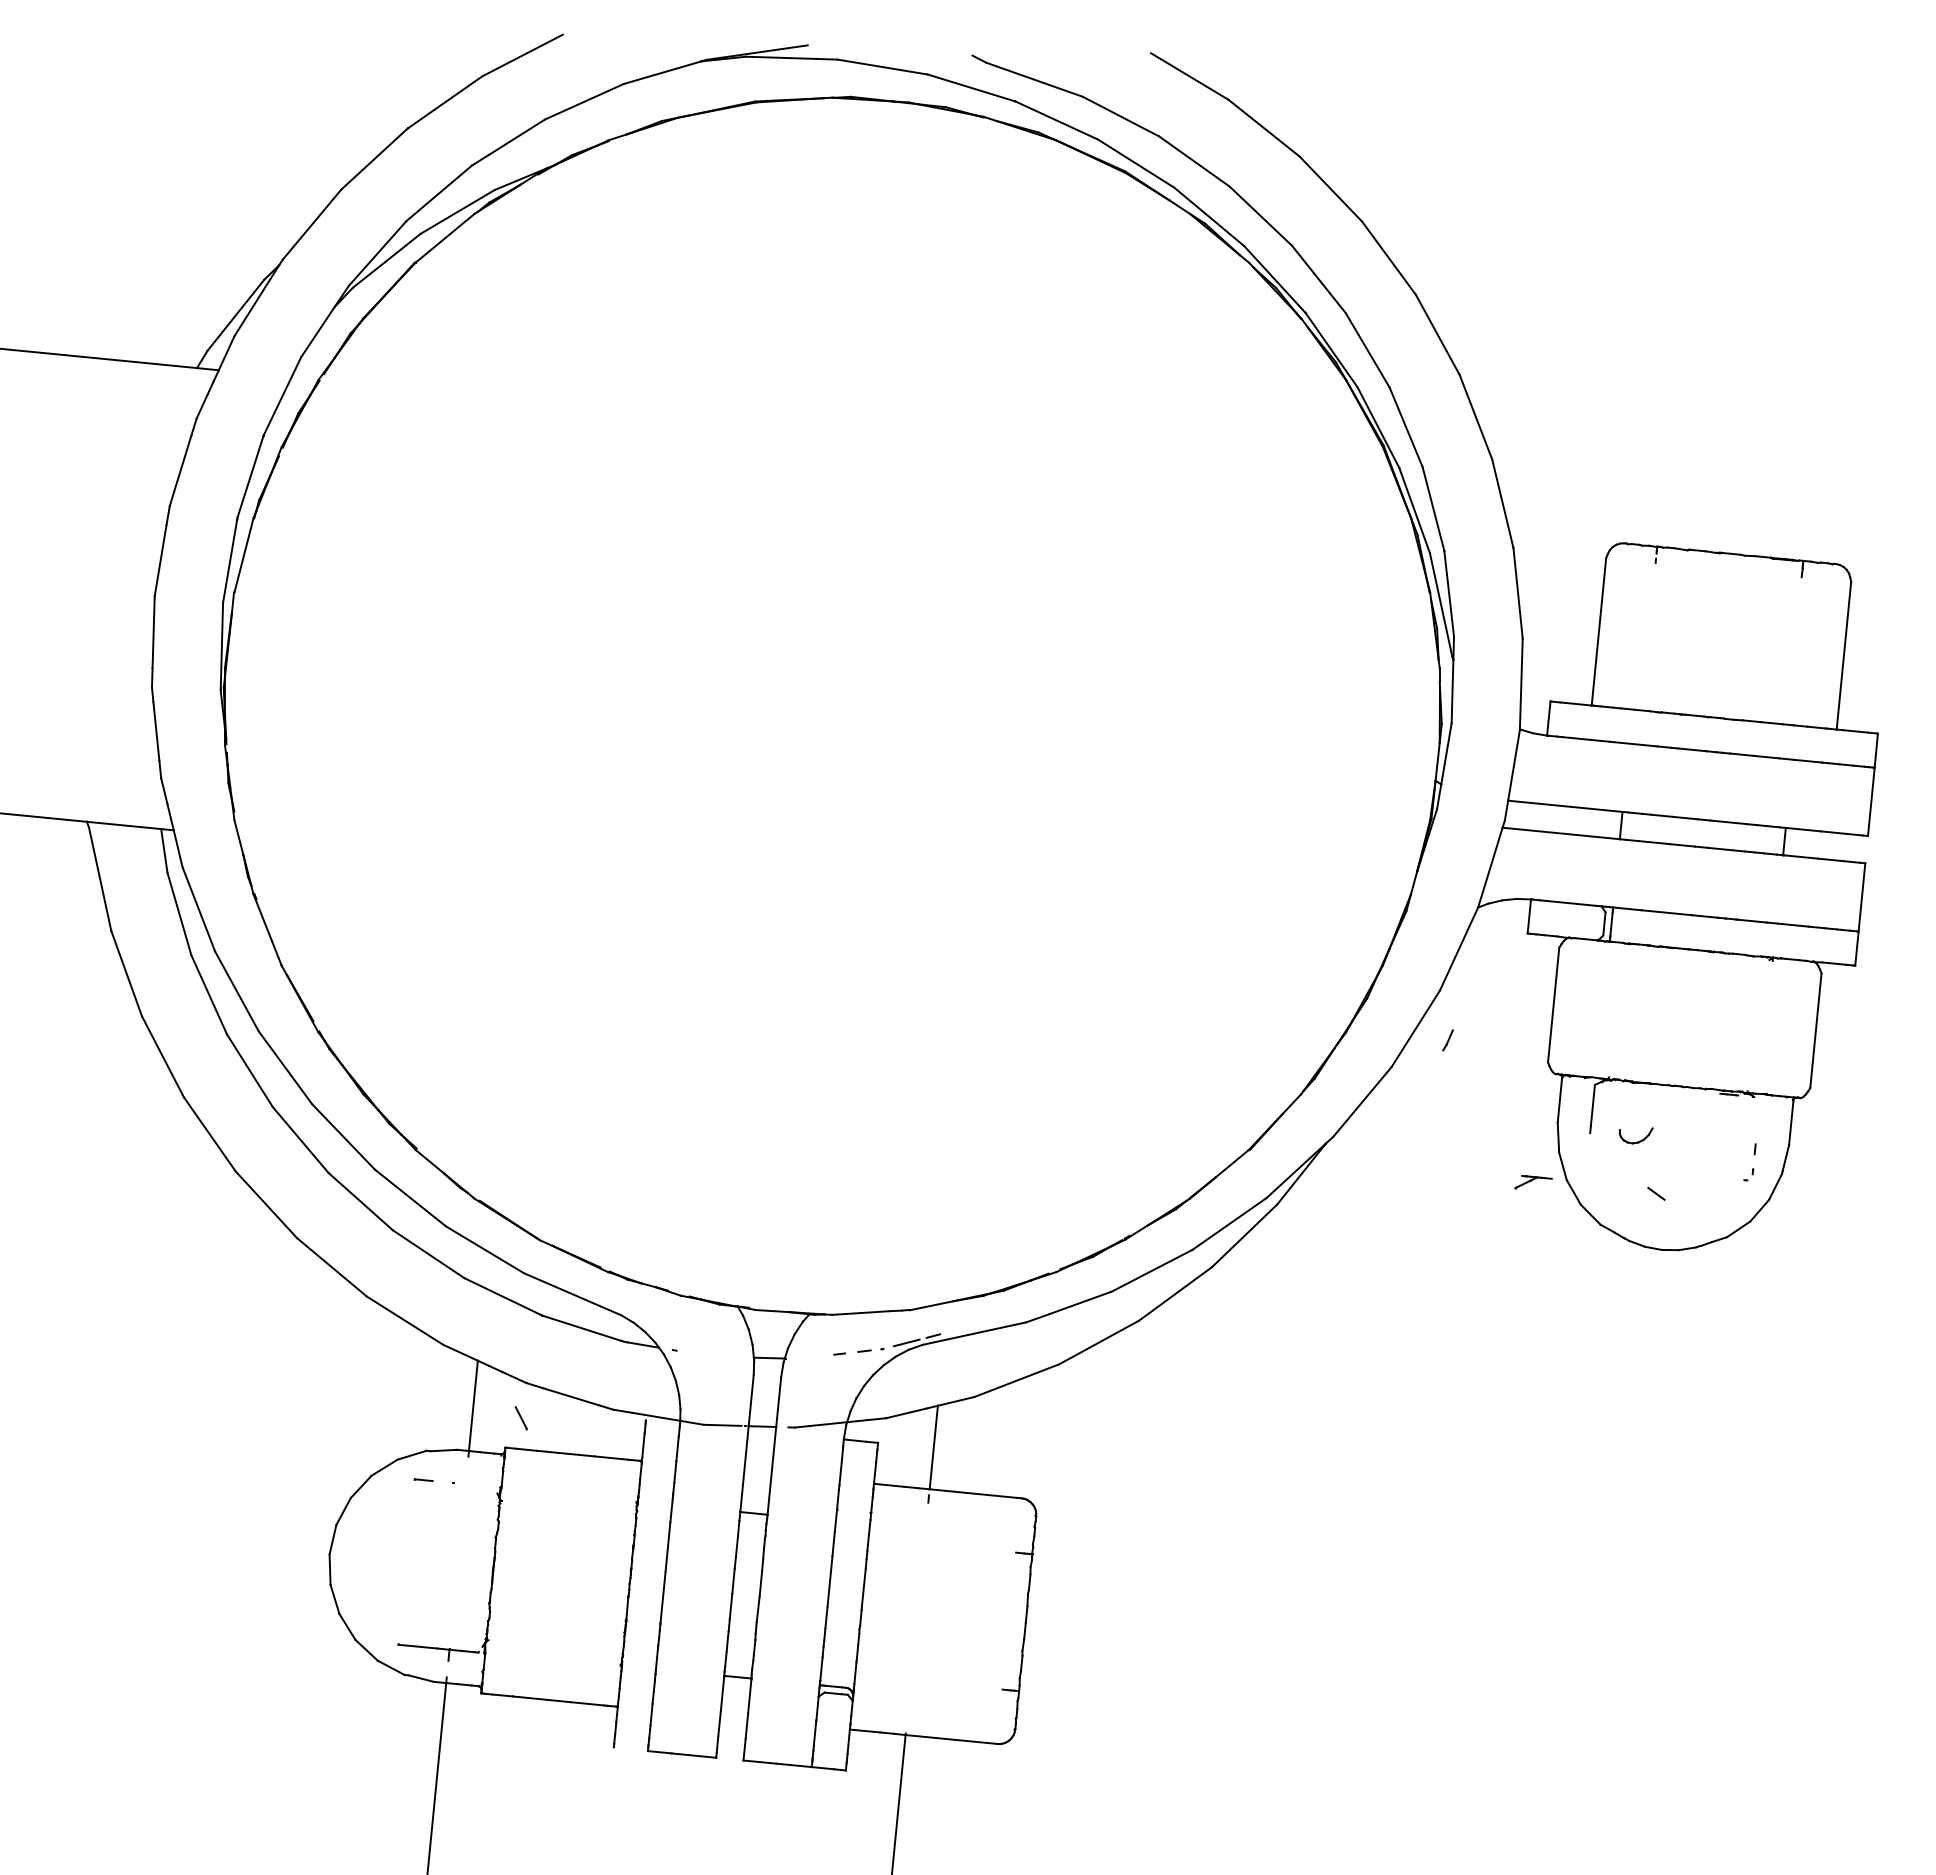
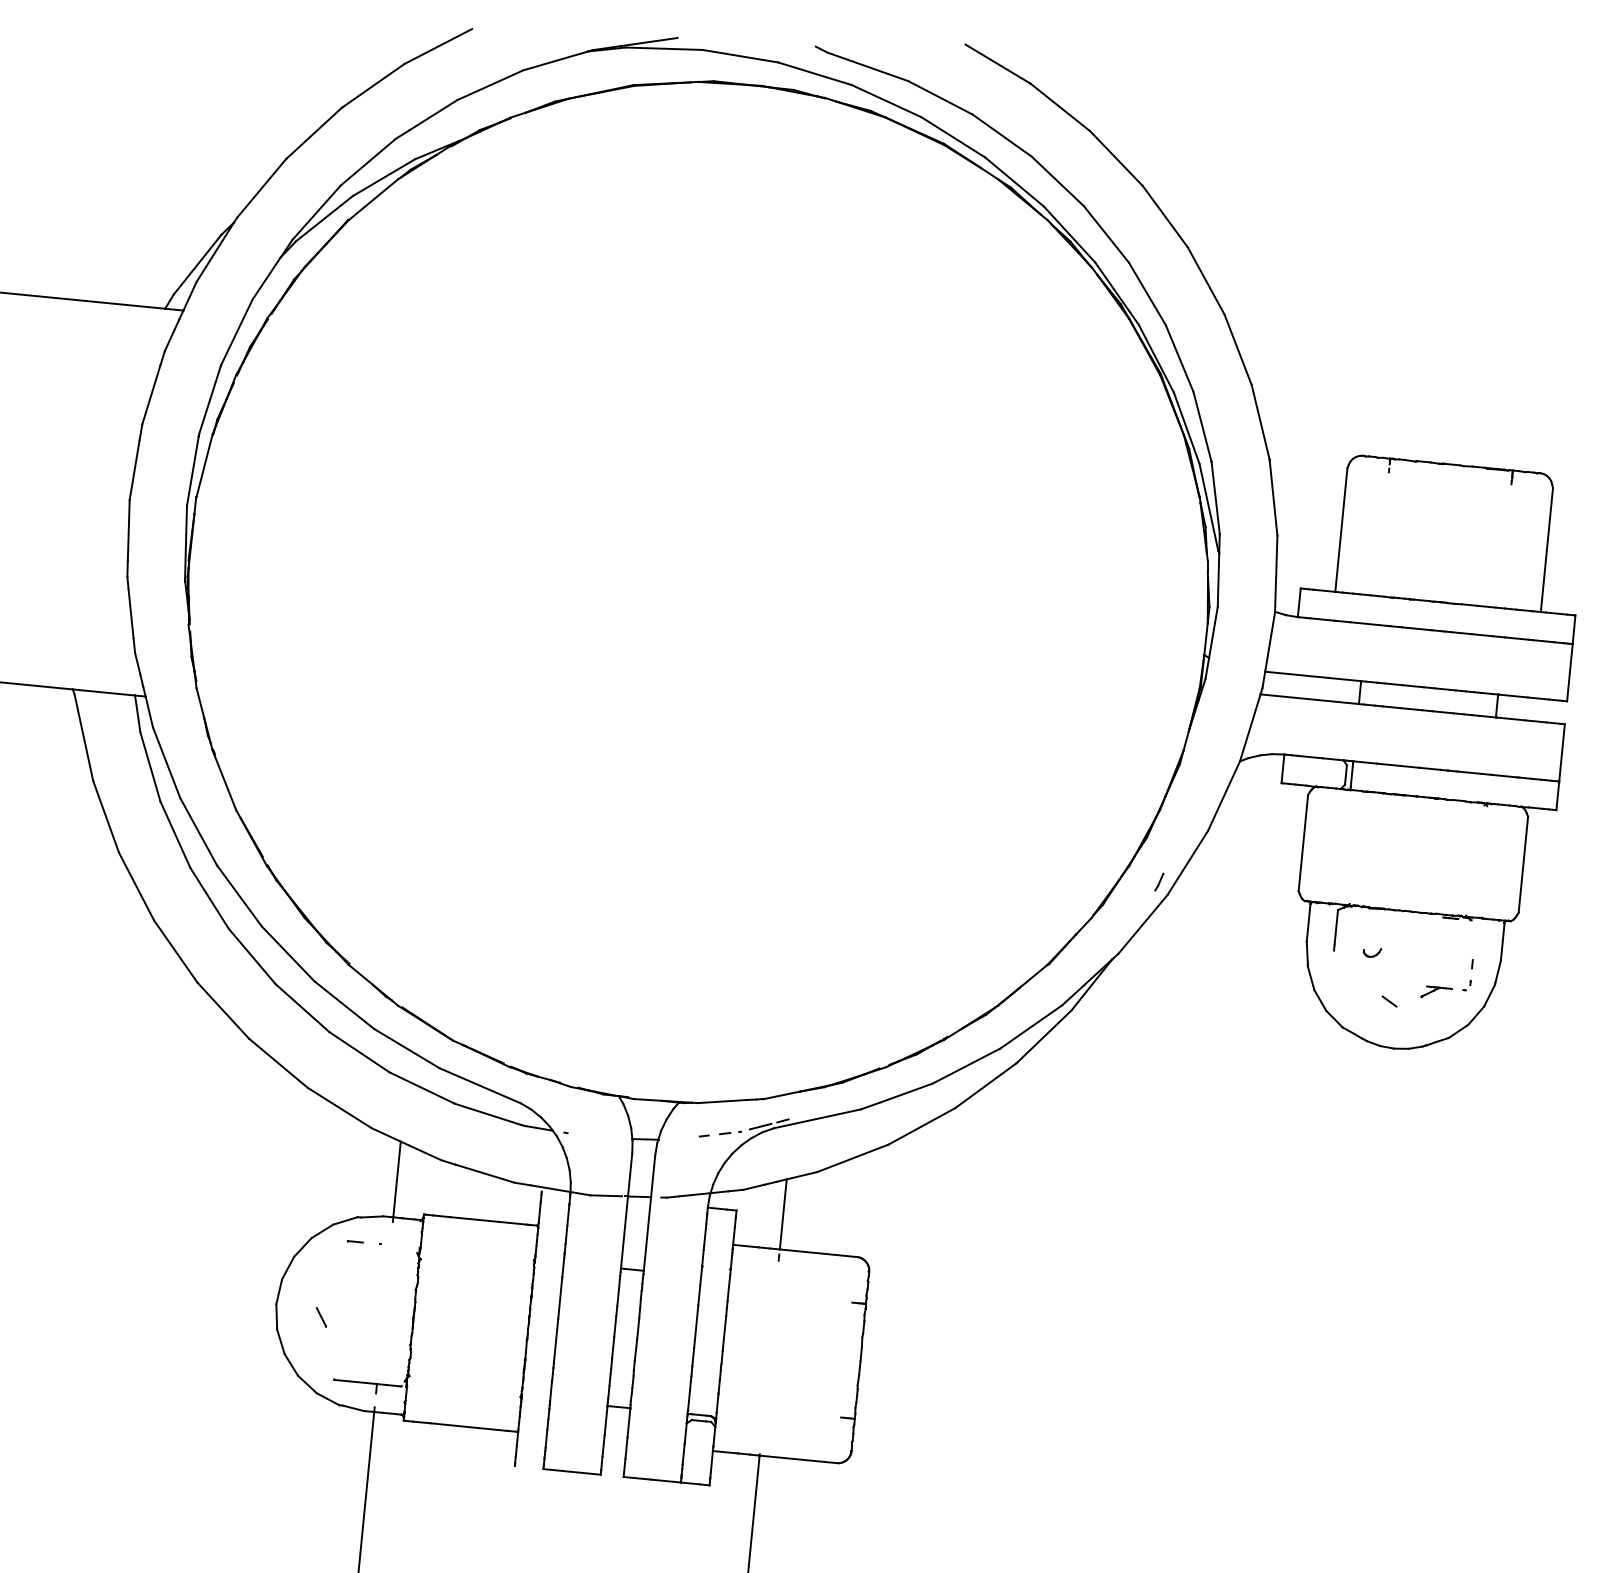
line: (1447, 1040) -> (1158, 882), moved
part: (1635, 1135) -> (1372, 952), size x0.62
part: (1533, 1182) -> (1436, 992), moved
line: (520, 1418) -> (320, 1317), moved

